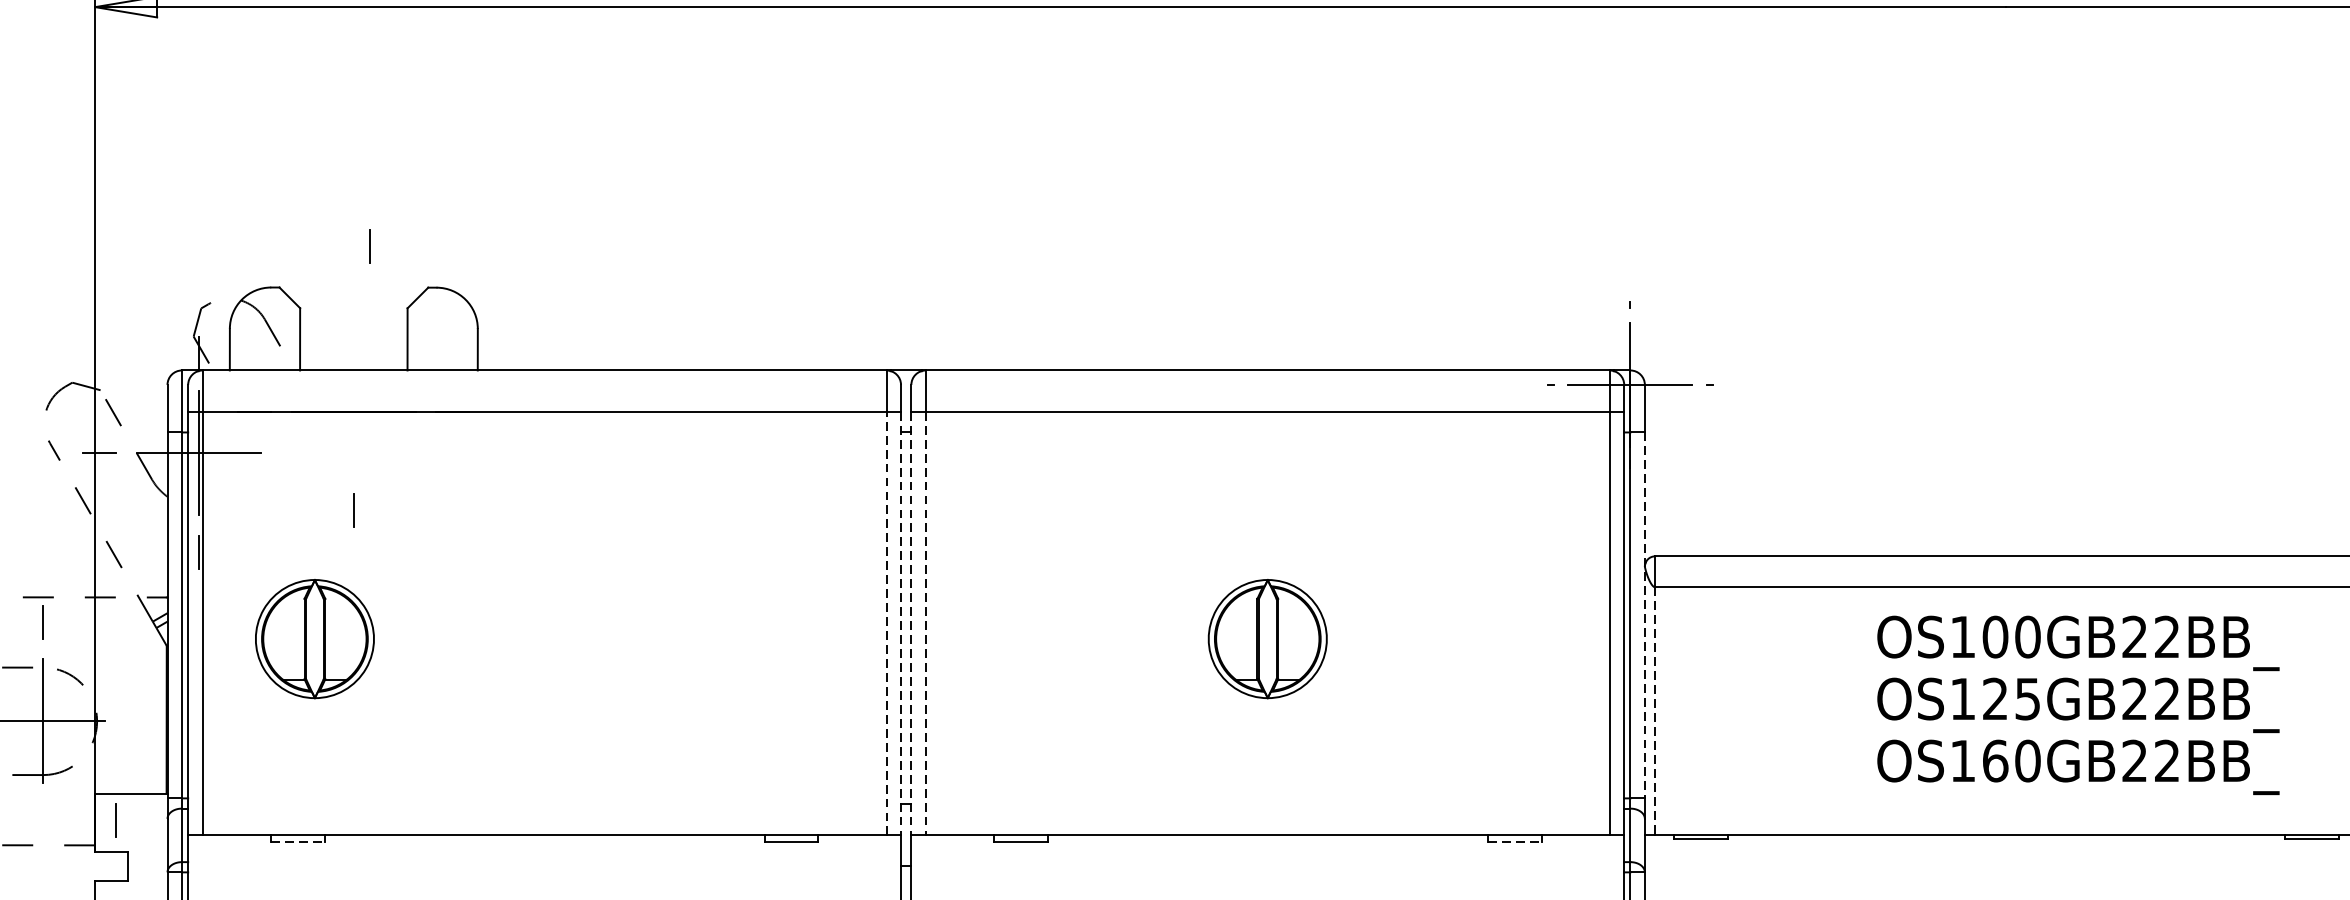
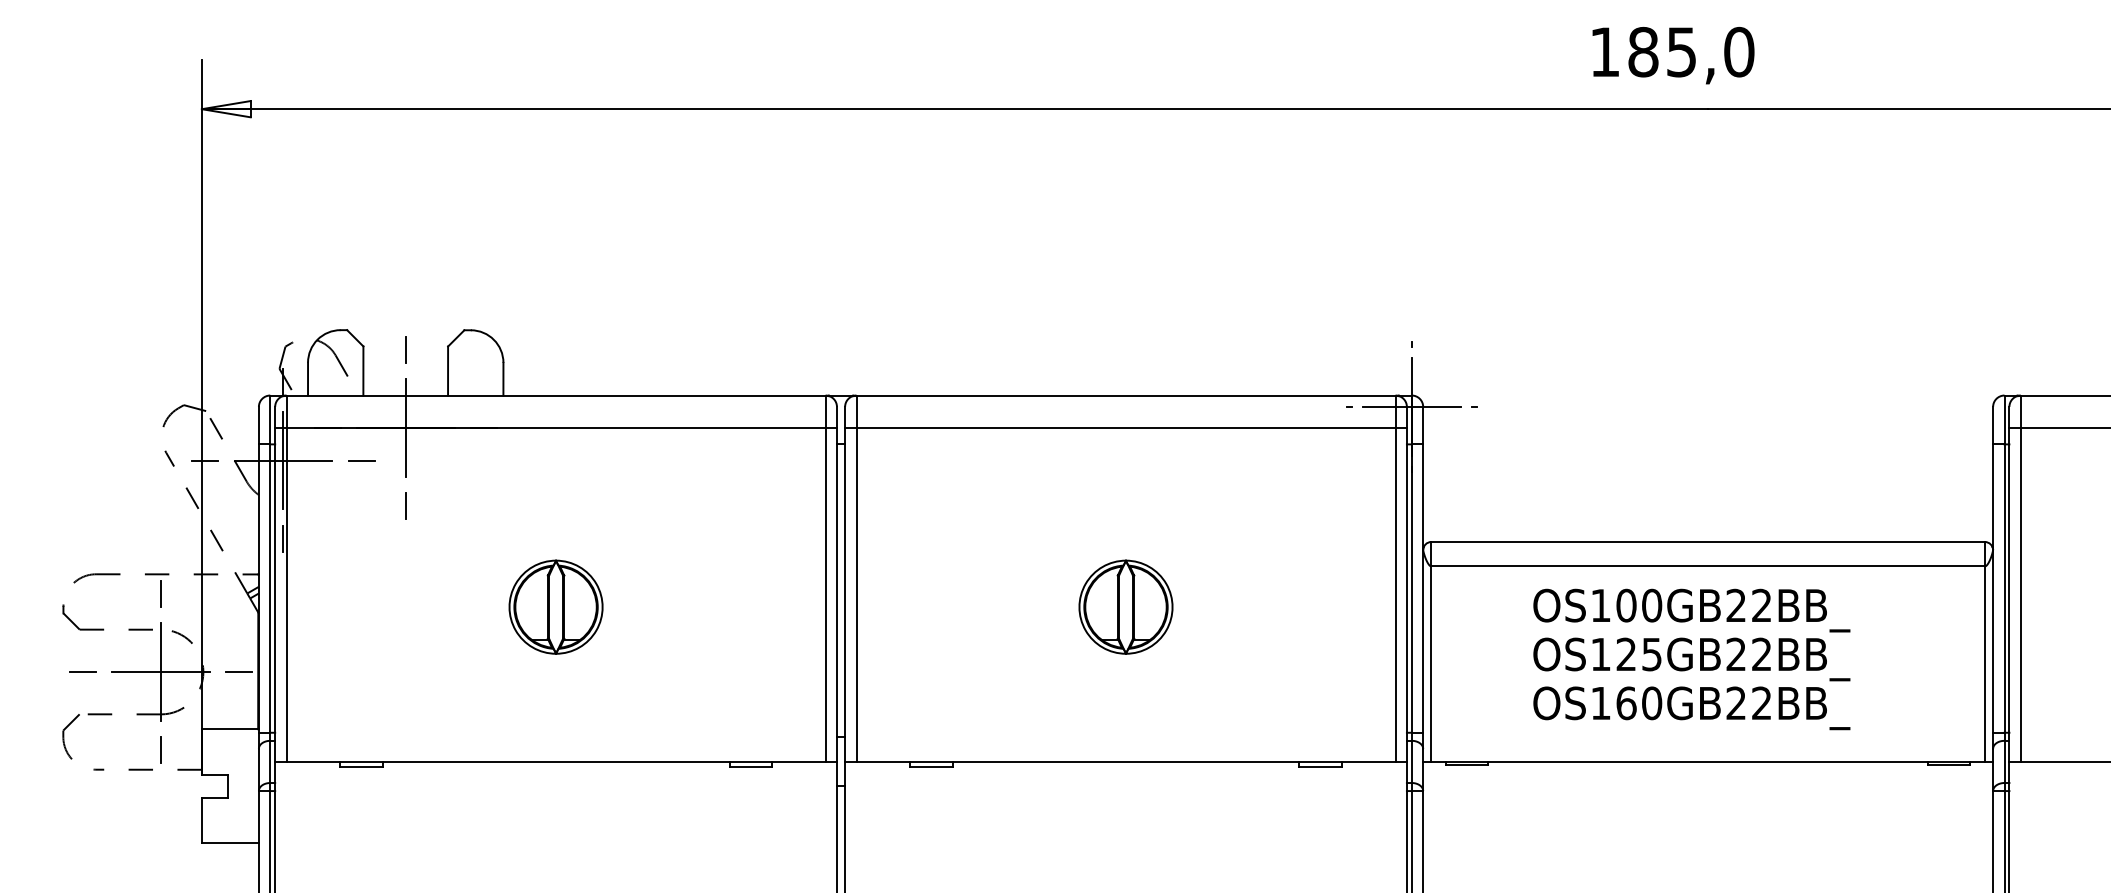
line: (370, 246) -> (405, 349), moved
line: (353, 411) -> (405, 427), added
line: (297, 452) -> (361, 460), added
line: (1645, 616) -> (1423, 589), dashed -> solid
line: (886, 624) -> (825, 595), dashed -> solid
line: (900, 624) -> (836, 595), dashed -> solid
line: (911, 624) -> (845, 595), dashed -> solid
line: (925, 624) -> (856, 595), dashed -> solid
part: (314, 638) -> (555, 606), moved
text: (2077, 705) -> (1691, 659), moved
line: (1655, 711) -> (1431, 664), dashed -> solid
line: (142, 721) -> (239, 672), added
line: (114, 819) -> (160, 749), moved
line: (297, 841) -> (361, 766), dashed -> solid
line: (1515, 841) -> (1321, 766), dashed -> solid

